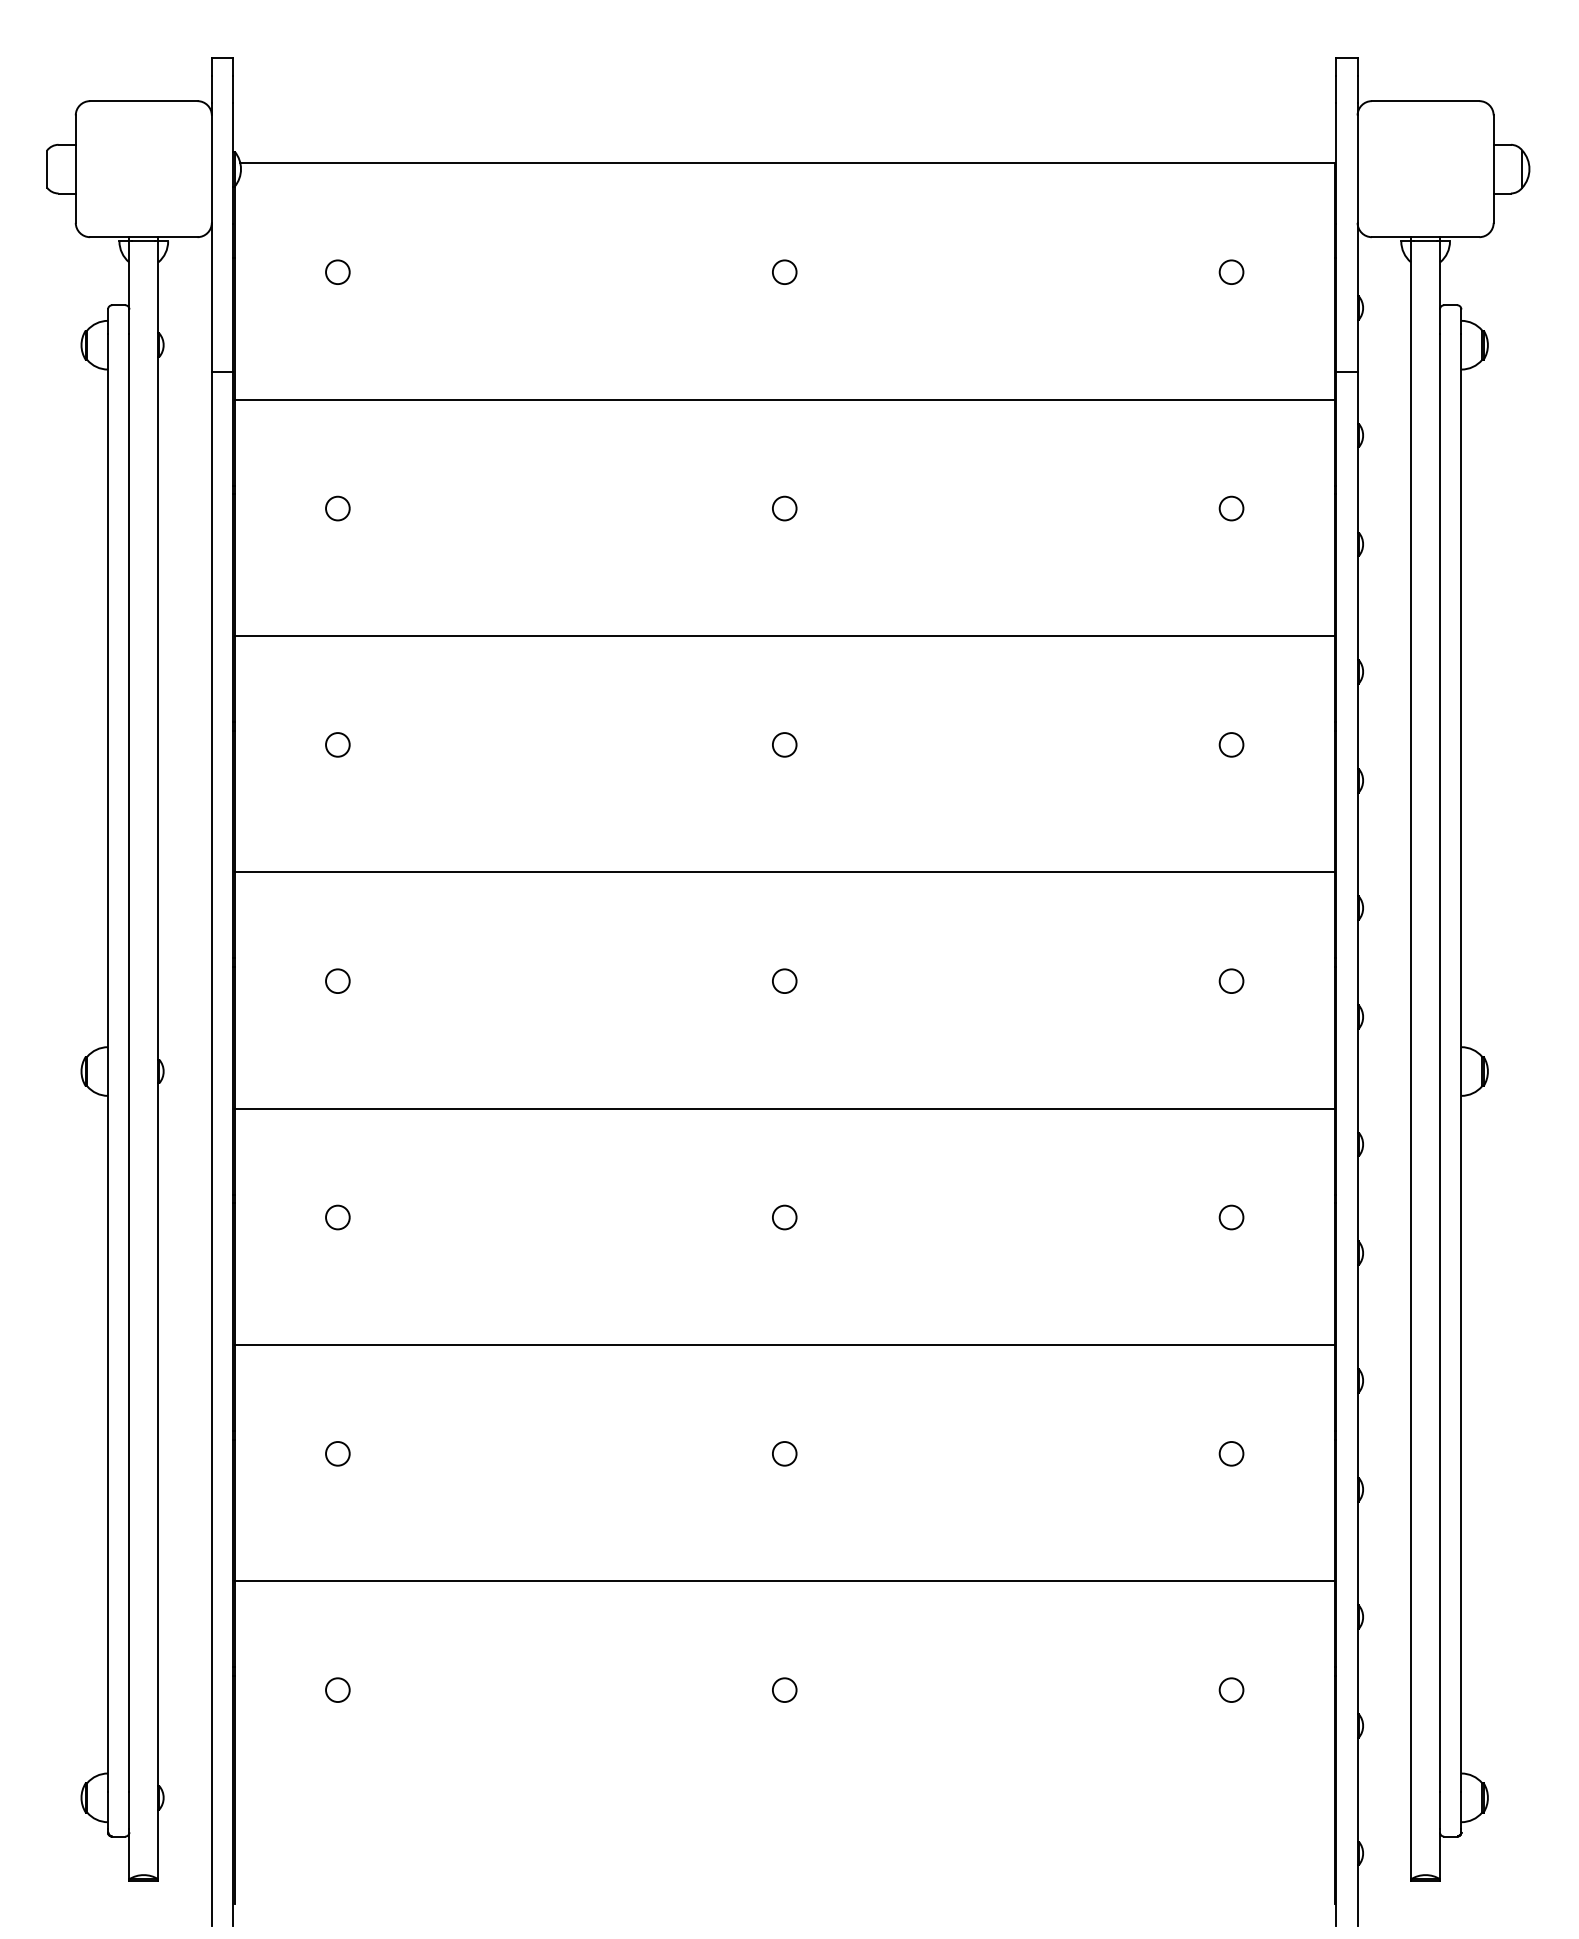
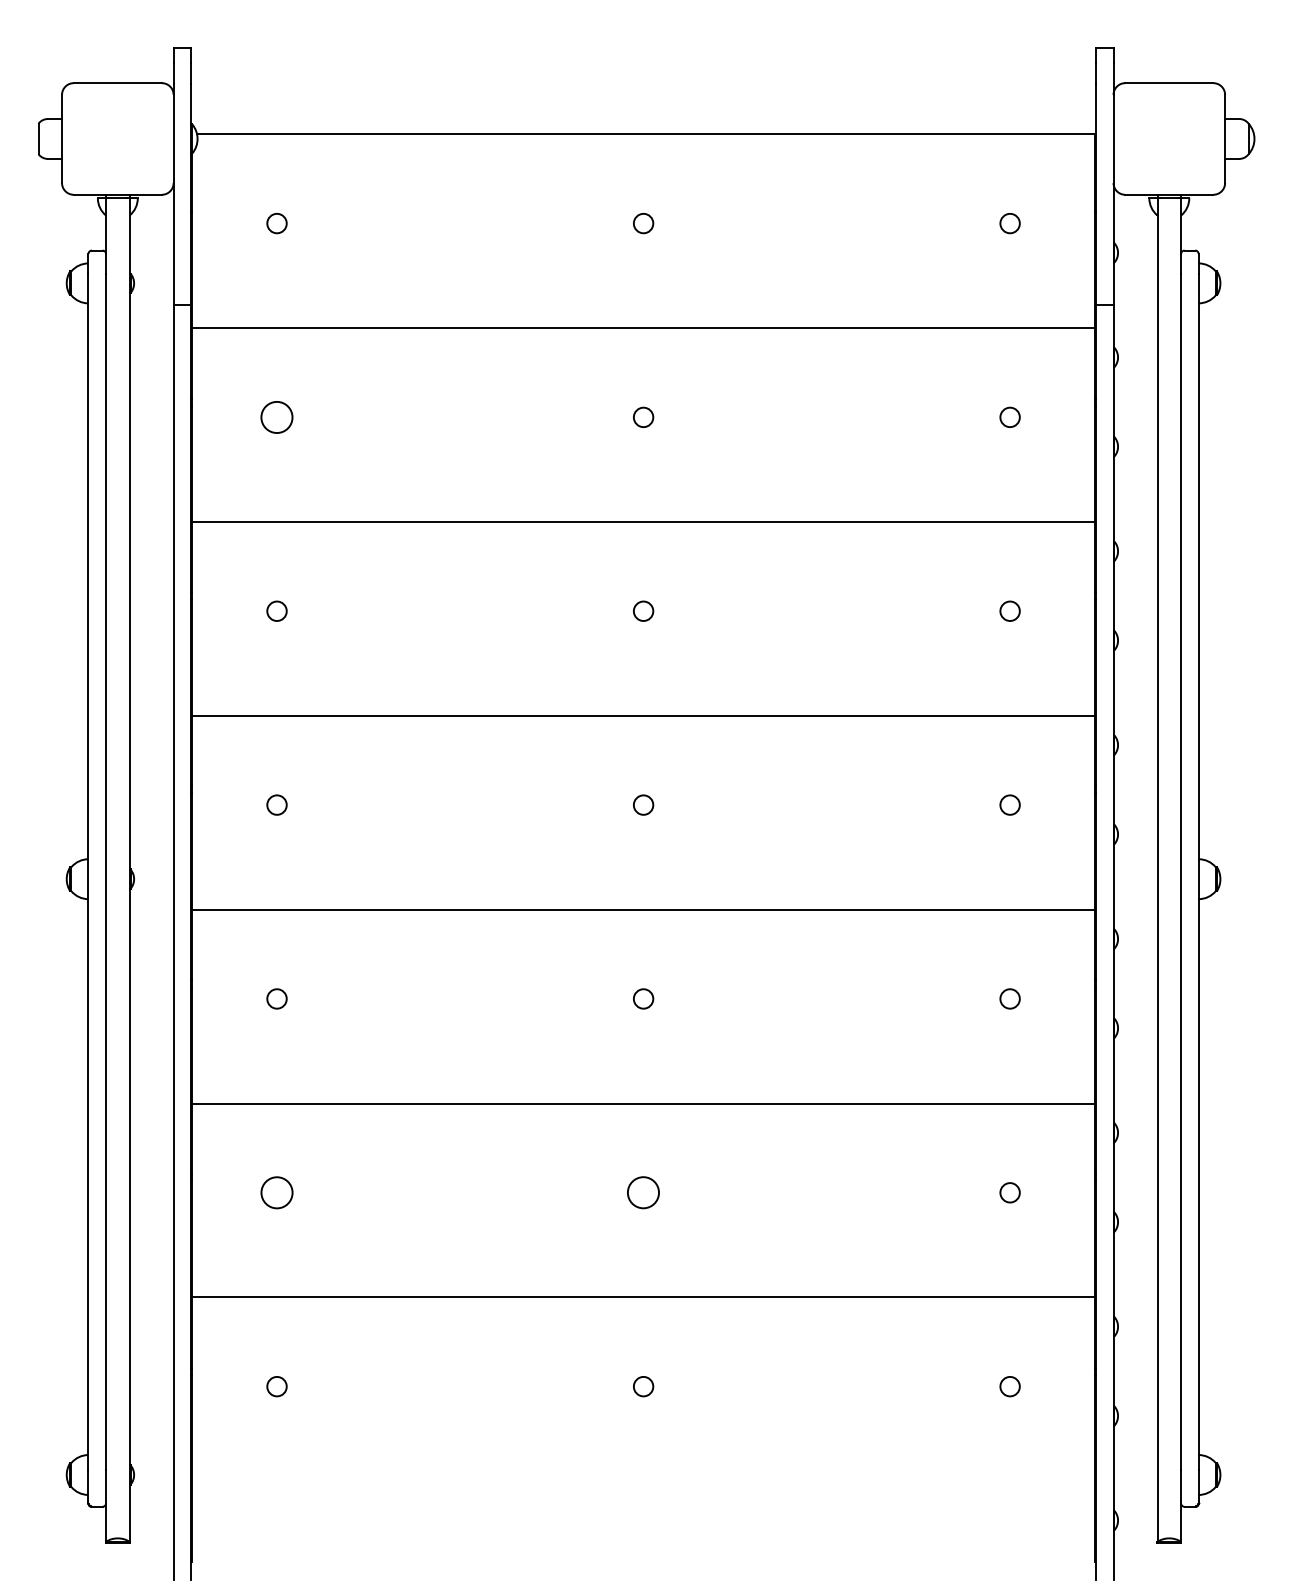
circle: (337, 508) -> (276, 417), size x1.6
circle: (337, 1453) -> (276, 1192), size x1.6
circle: (784, 1453) -> (643, 1192), size x1.6

